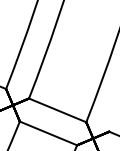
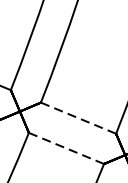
line: (58, 110) -> (79, 118), solid -> dashed
line: (48, 133) -> (66, 148), solid -> dashed

